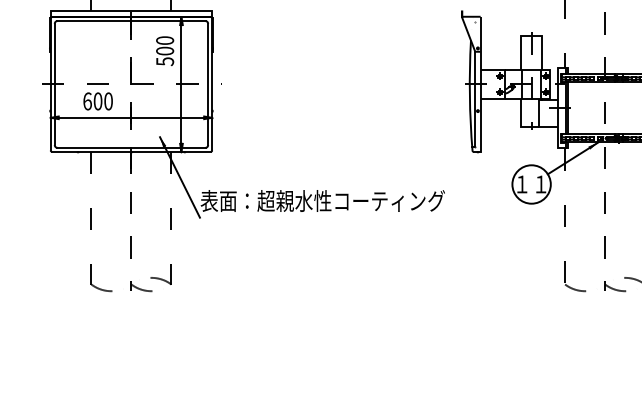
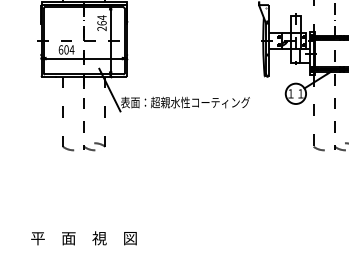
text: (164, 51) -> (101, 23), 500 -> 264
text: (107, 100) -> (71, 49), 600 -> 604

